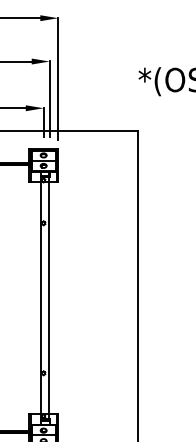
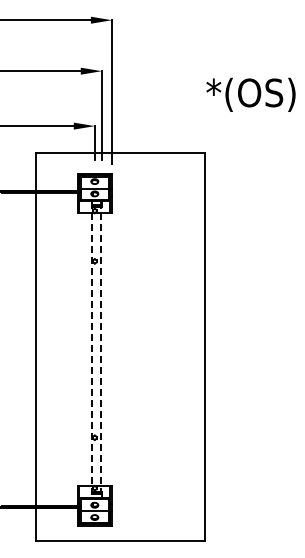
line: (49, 296) -> (101, 347), solid -> dashed
line: (41, 299) -> (92, 350), solid -> dashed

